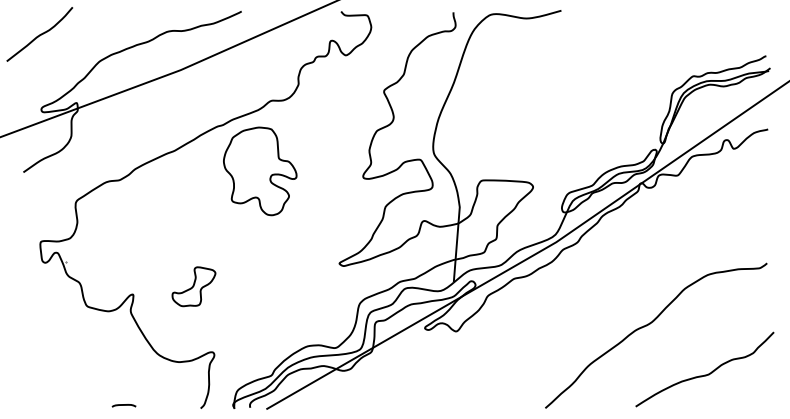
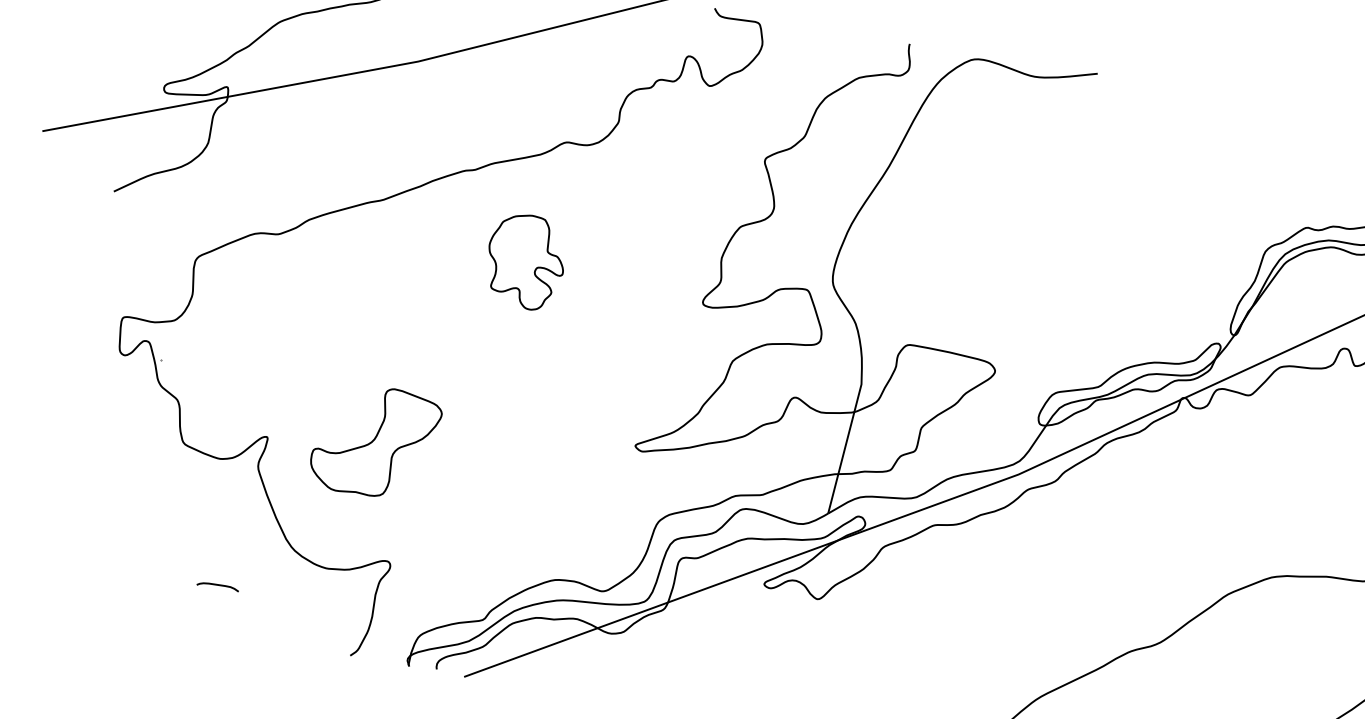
part: (260, 171) -> (526, 261), size x0.6
part: (193, 286) -> (374, 441), size x1.6
curve: (123, 405) -> (217, 585), moved

